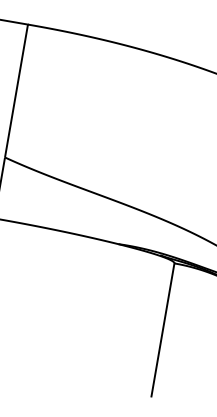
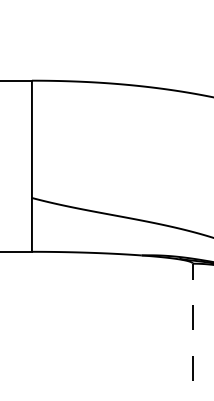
line: (162, 330) -> (192, 322), solid -> dashed

